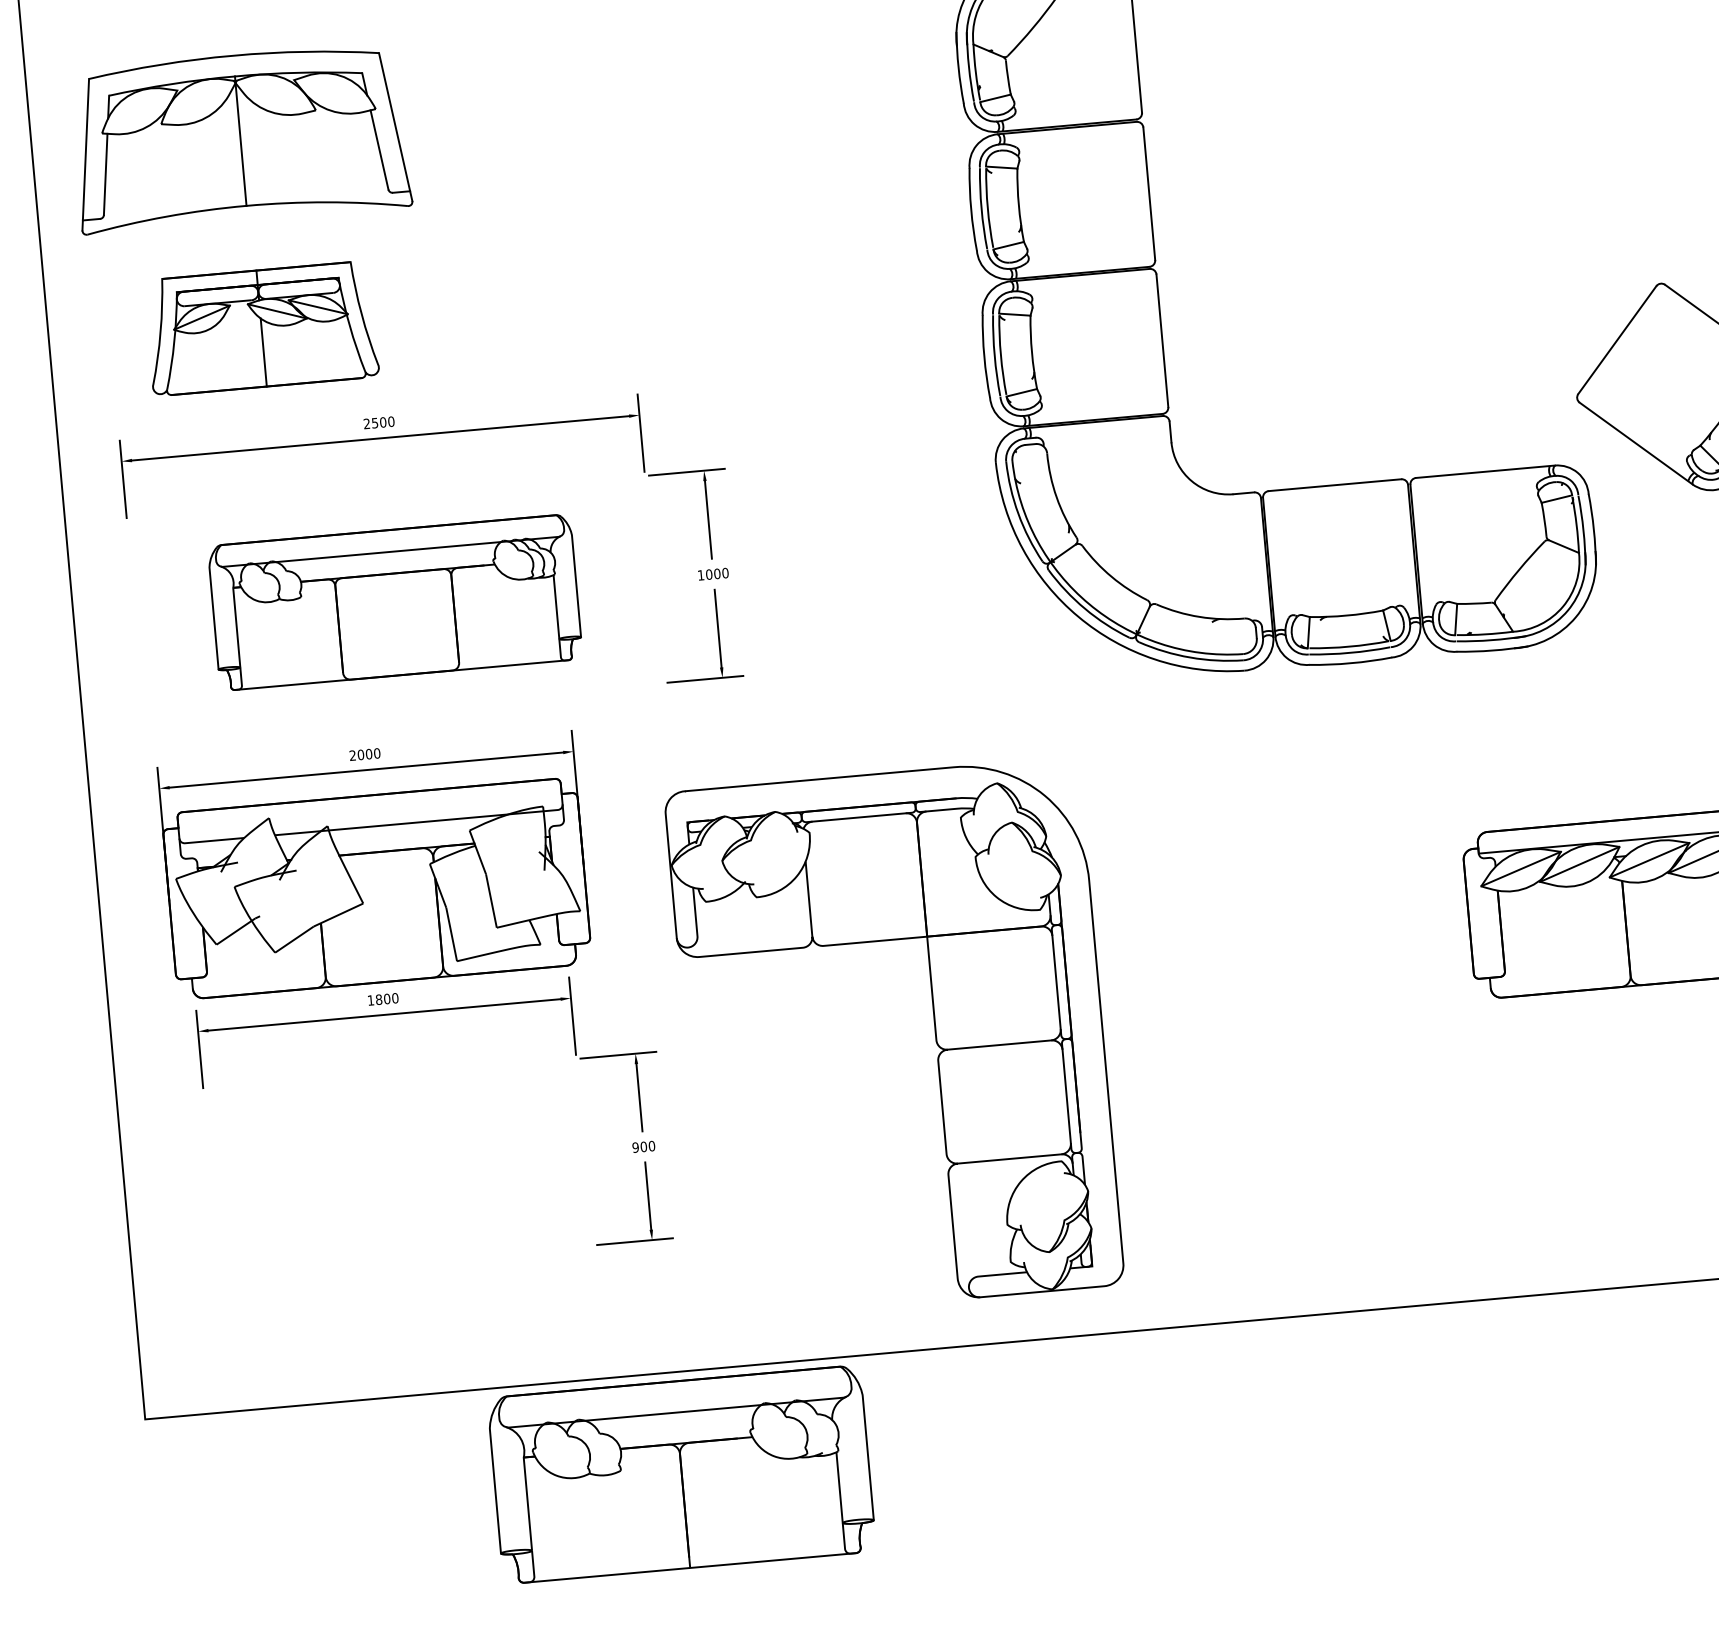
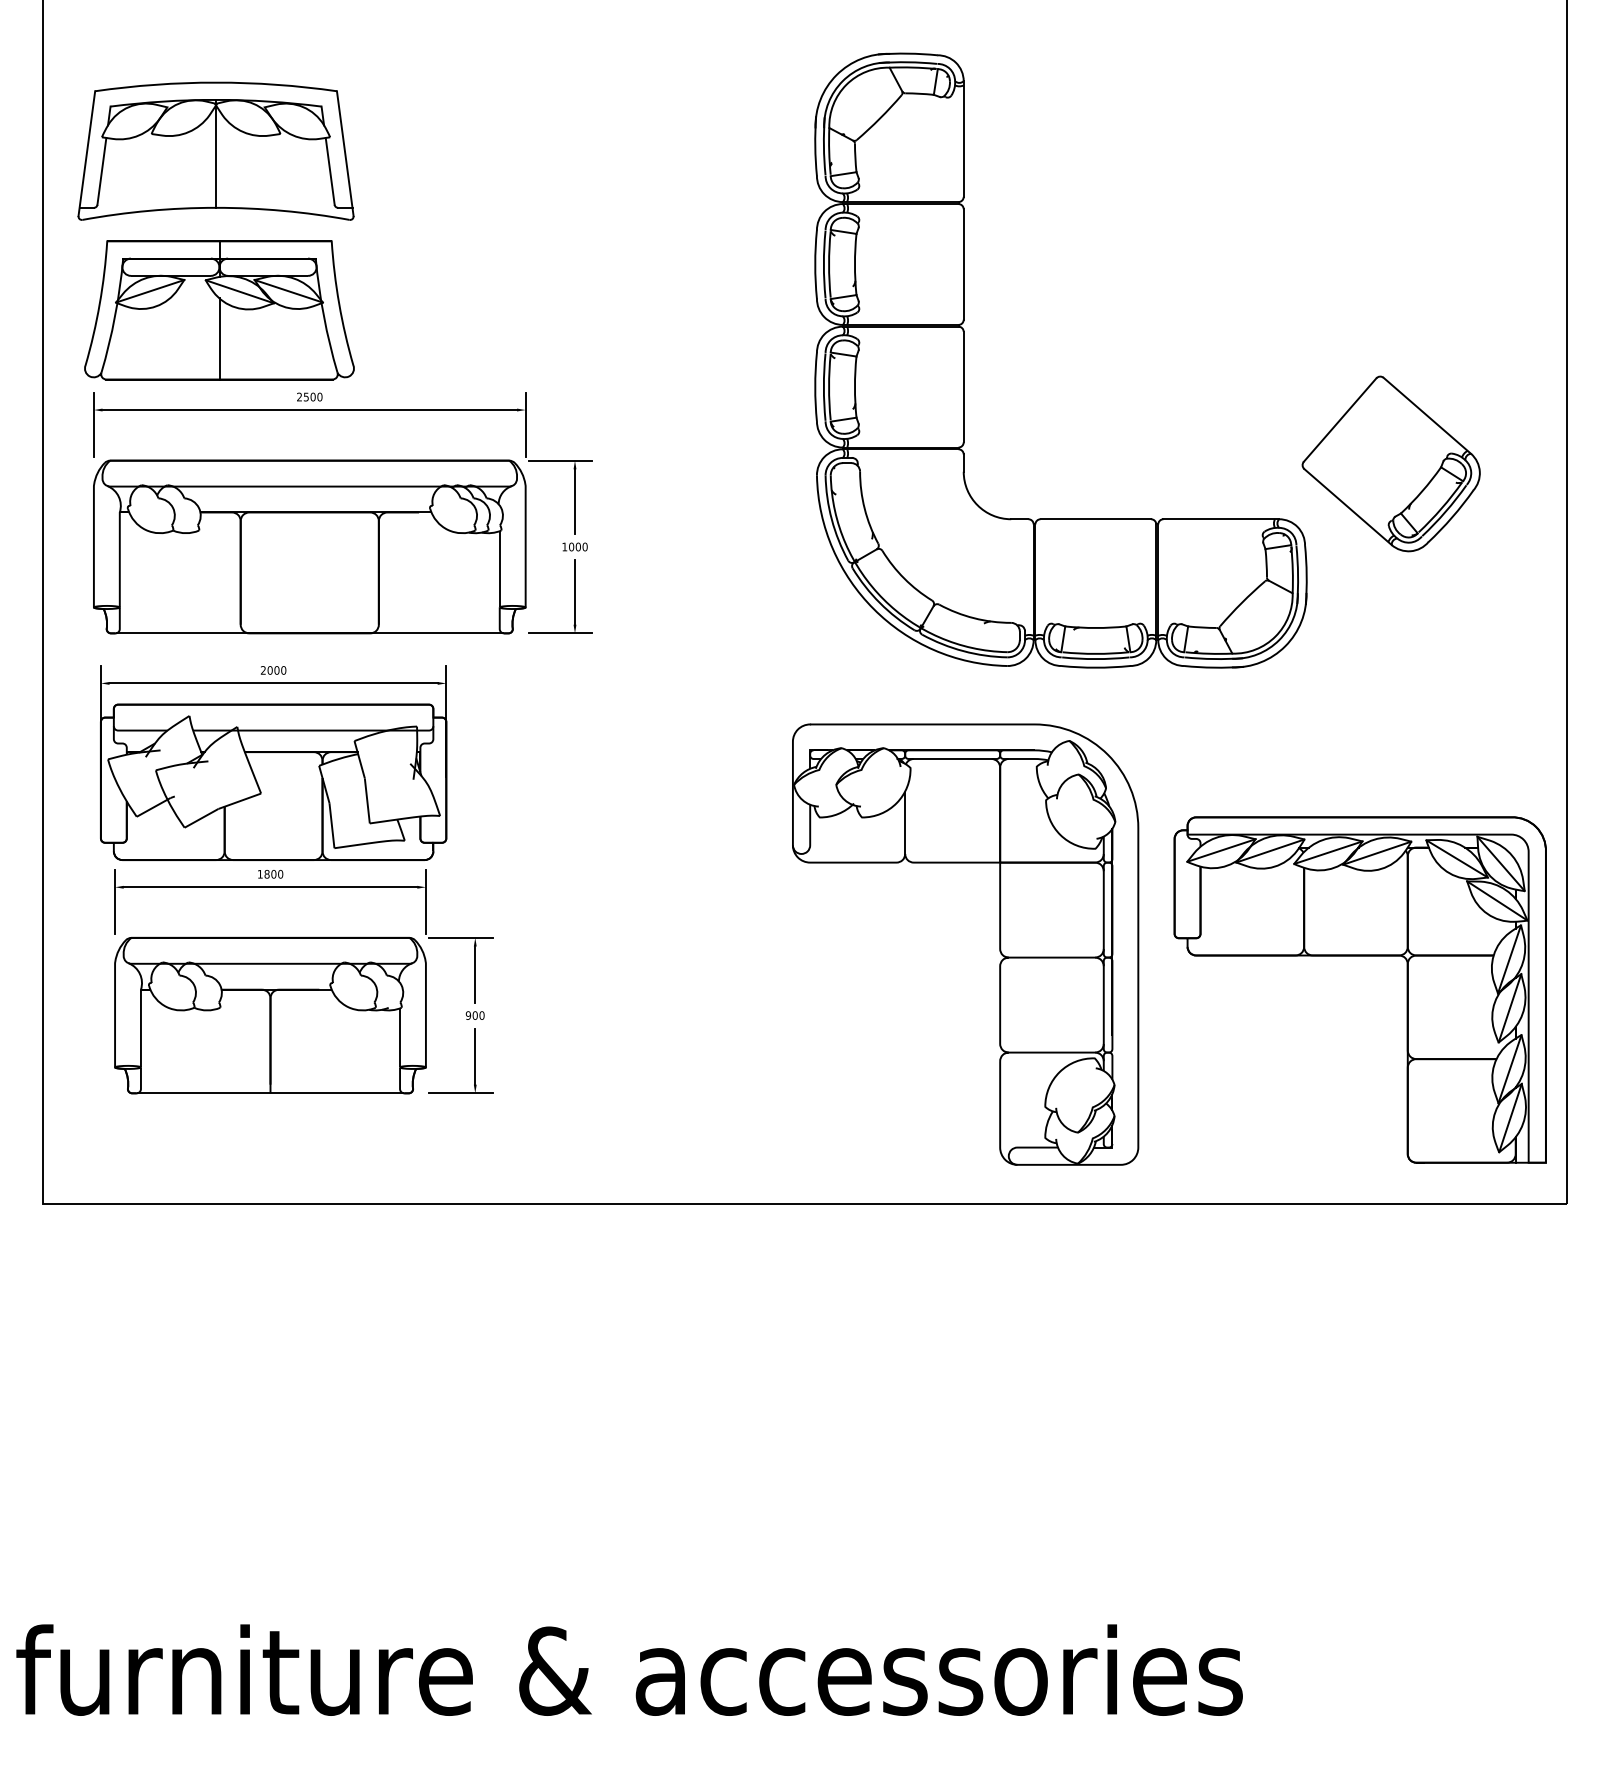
part: (261, 328) -> (219, 310), size x1.43
part: (394, 602) -> (309, 546), size x1.43
part: (935, 1034) -> (999, 944), moved
part: (681, 1474) -> (270, 1015), moved

